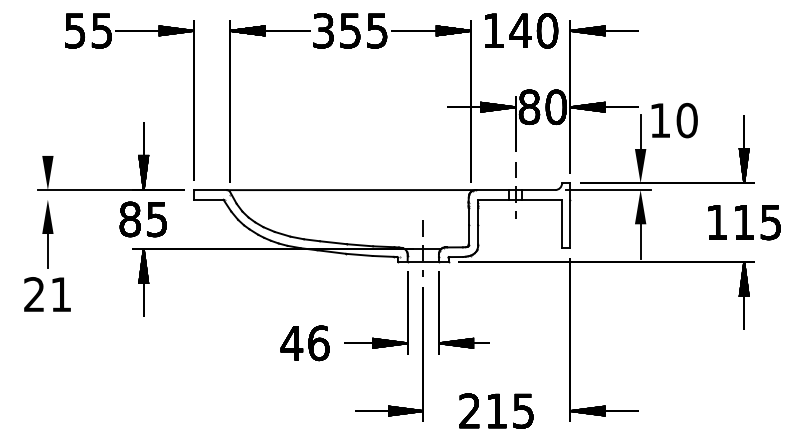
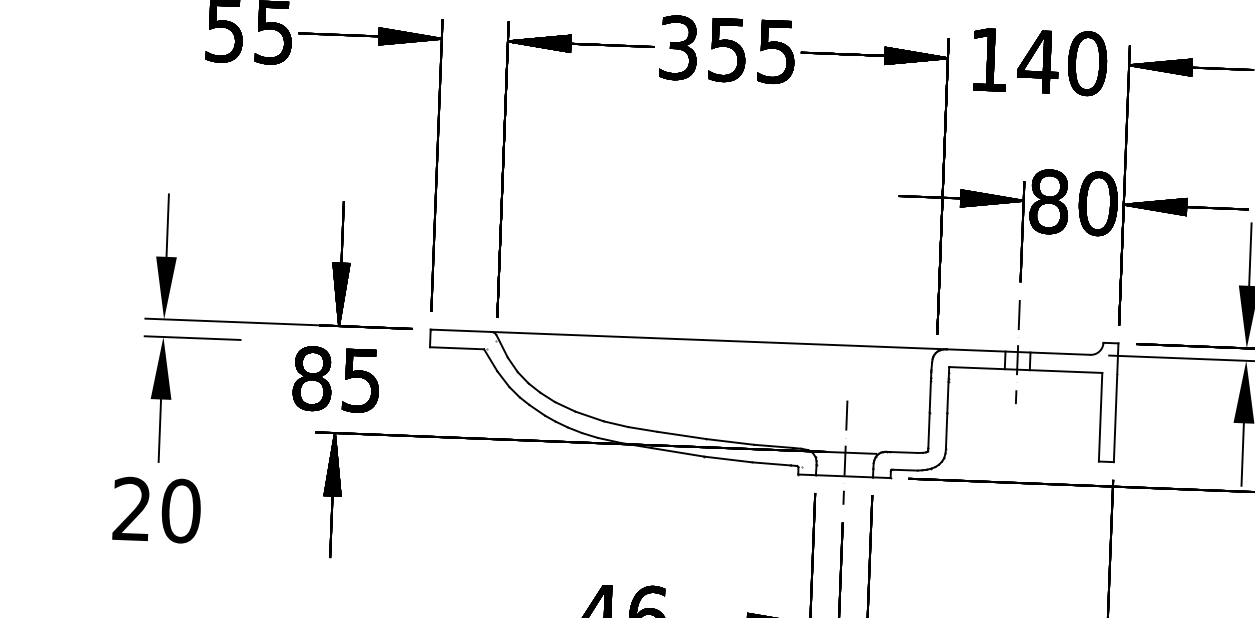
line: (47, 138) -> (166, 225), added
line: (63, 199) -> (191, 337), added
text: (60, 294) -> (179, 510), 21 -> 20

